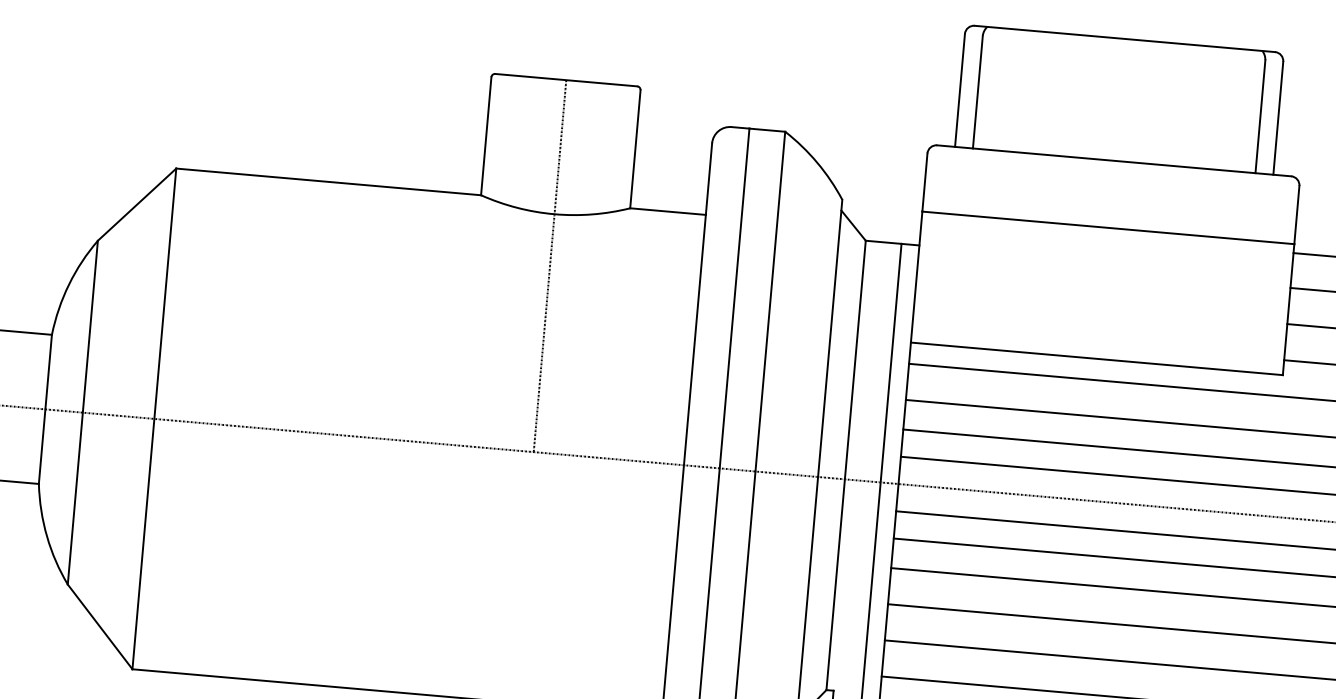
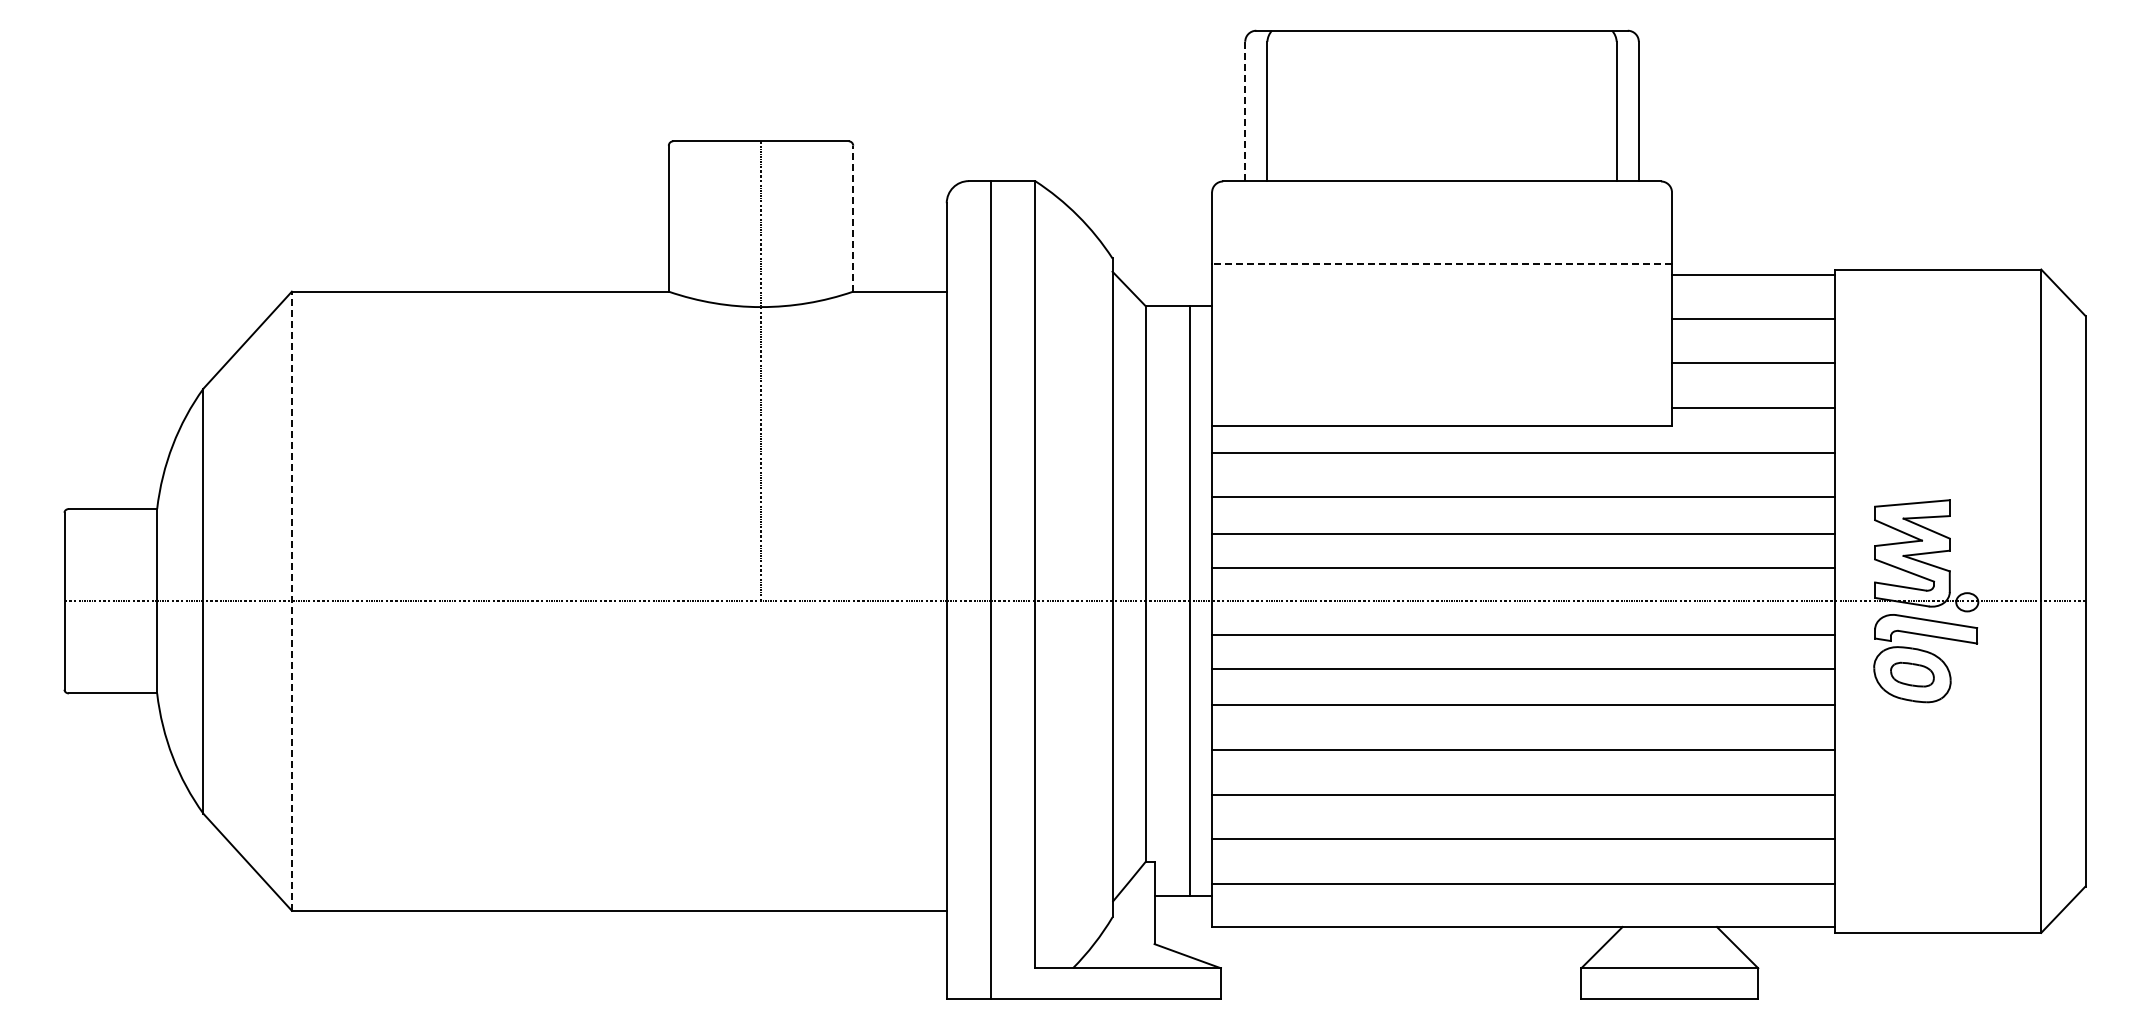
line: (960, 90) -> (1245, 111), solid -> dashed
line: (635, 149) -> (853, 218), solid -> dashed
line: (1108, 228) -> (1442, 264), solid -> dashed
line: (154, 419) -> (291, 601), solid -> dashed

